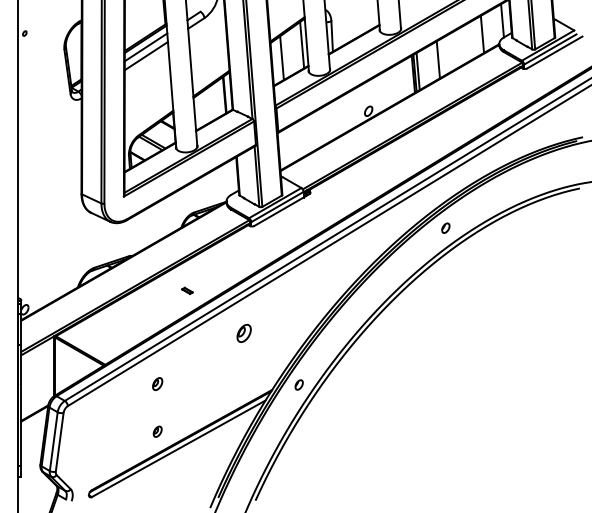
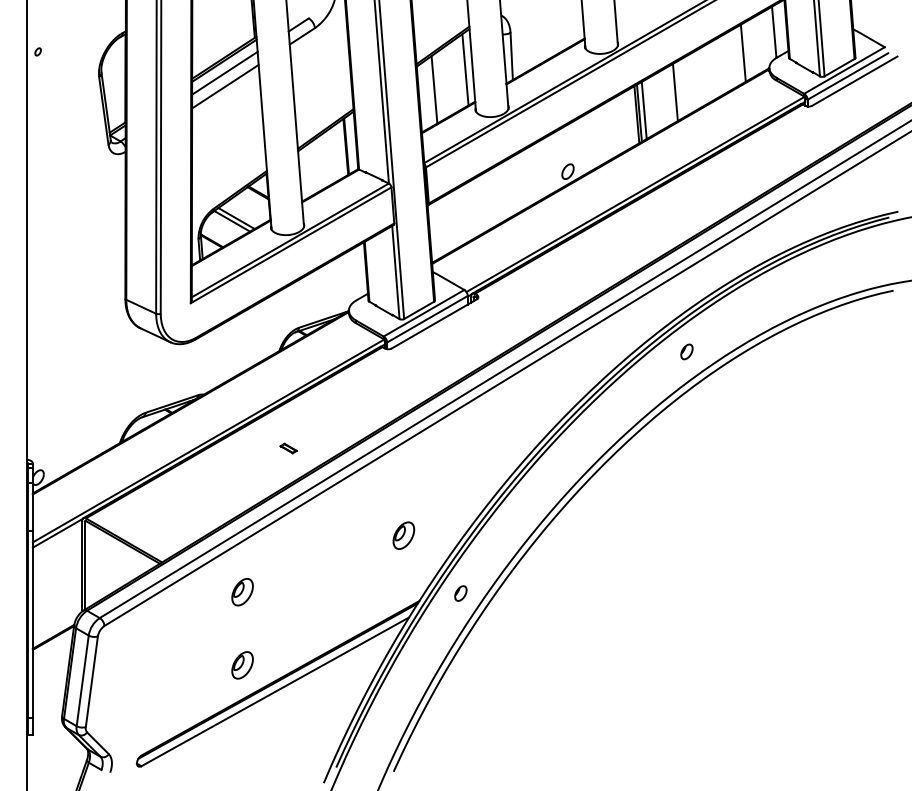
part: (243, 332) -> (402, 534), moved
part: (157, 383) -> (242, 591), size x1.43
part: (157, 431) -> (242, 665), size x1.67

